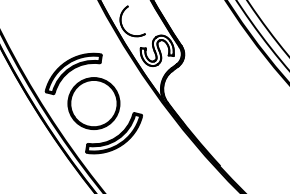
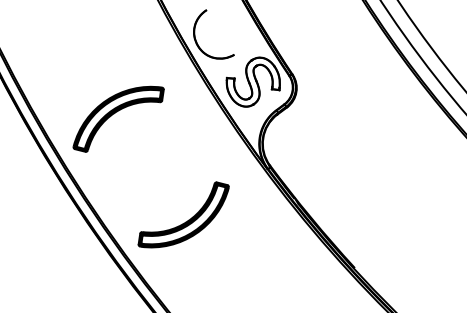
part: (93, 103) -> (150, 166), removed

